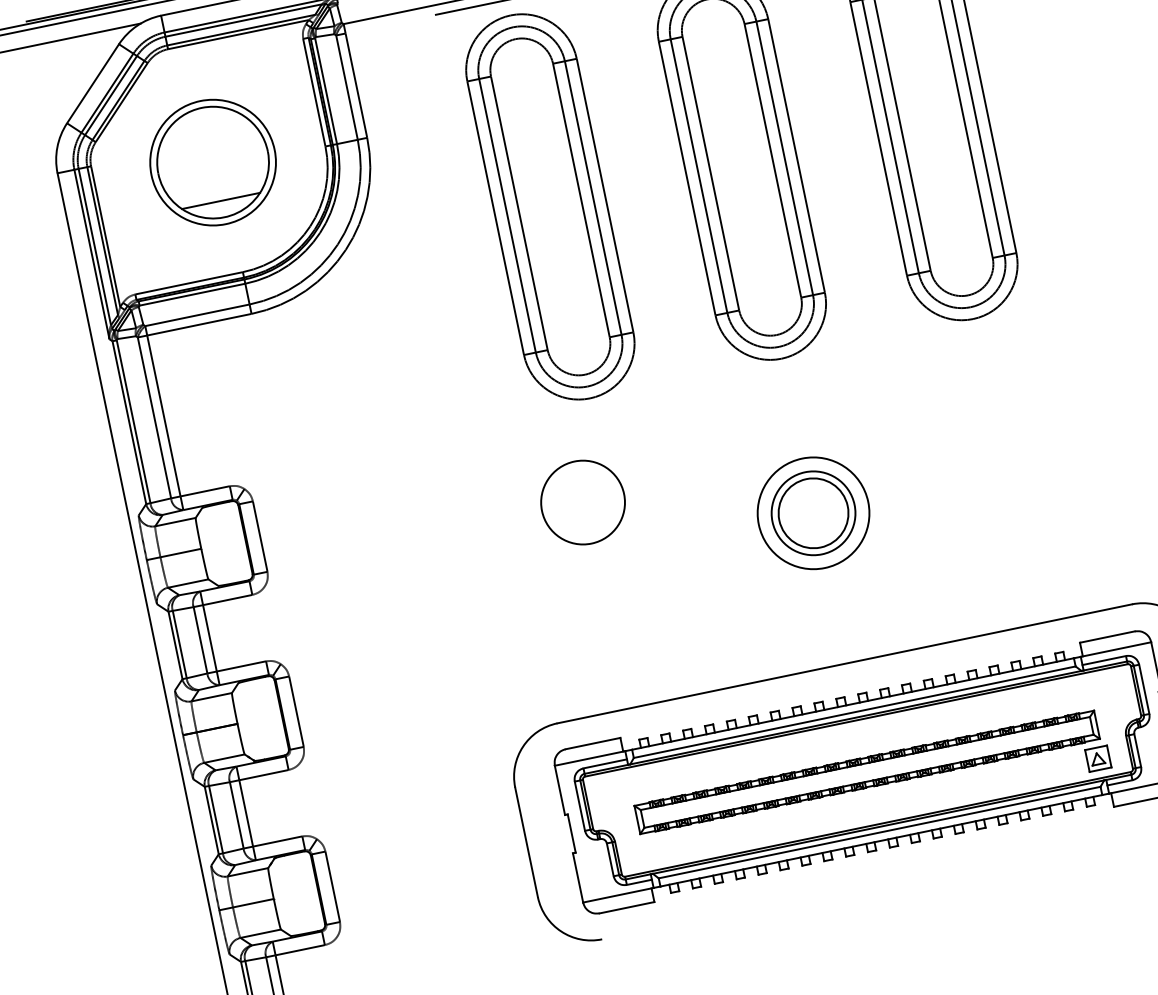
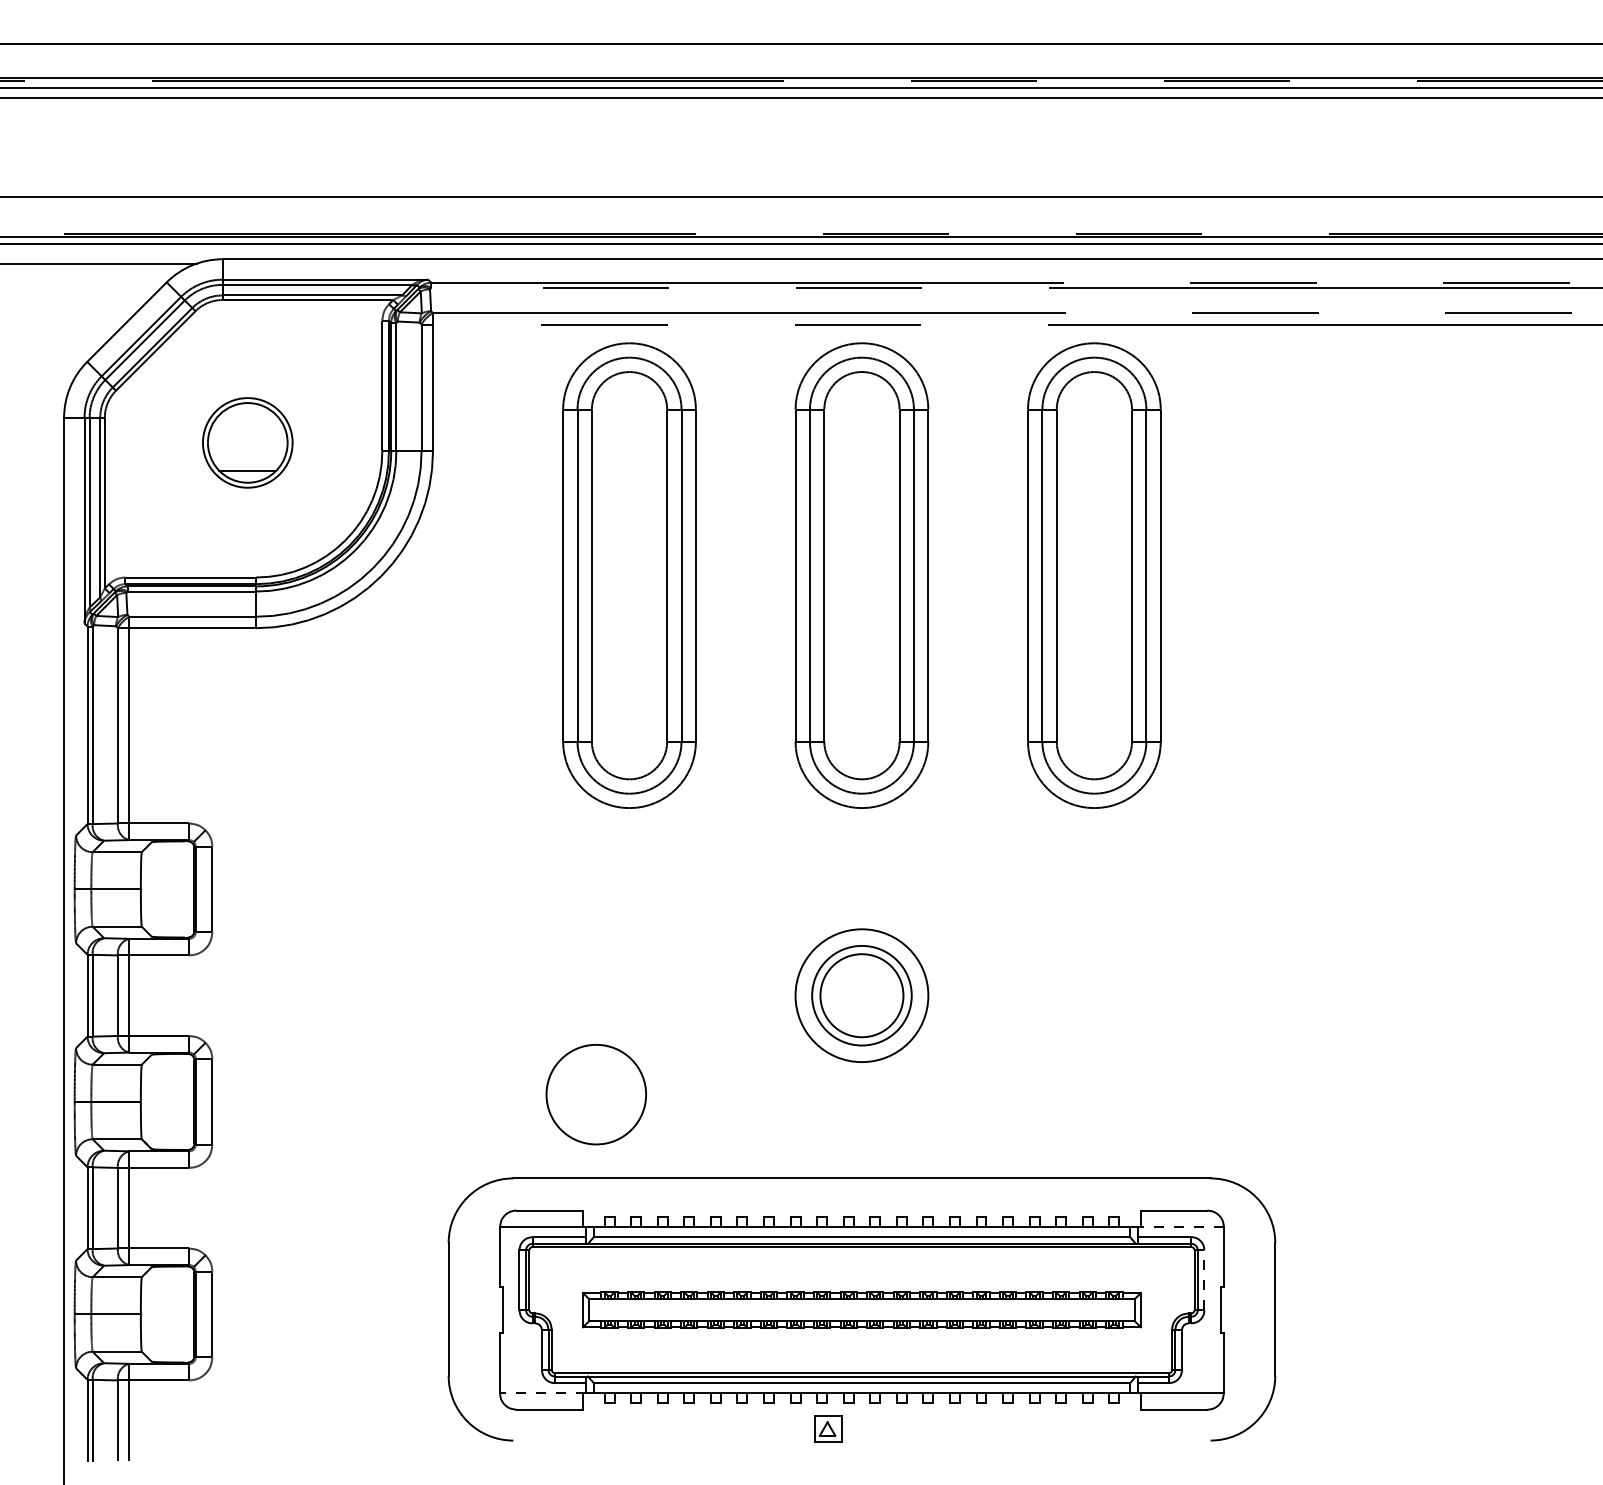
part: (212, 162) -> (247, 442), size x0.6
circle: (582, 502) -> (595, 1094), moved
line: (1116, 649) -> (1181, 1227), solid -> dashed
line: (1144, 689) -> (1204, 1280), solid -> dashed
part: (1098, 758) -> (828, 1428), moved
line: (618, 895) -> (542, 1393), solid -> dashed

